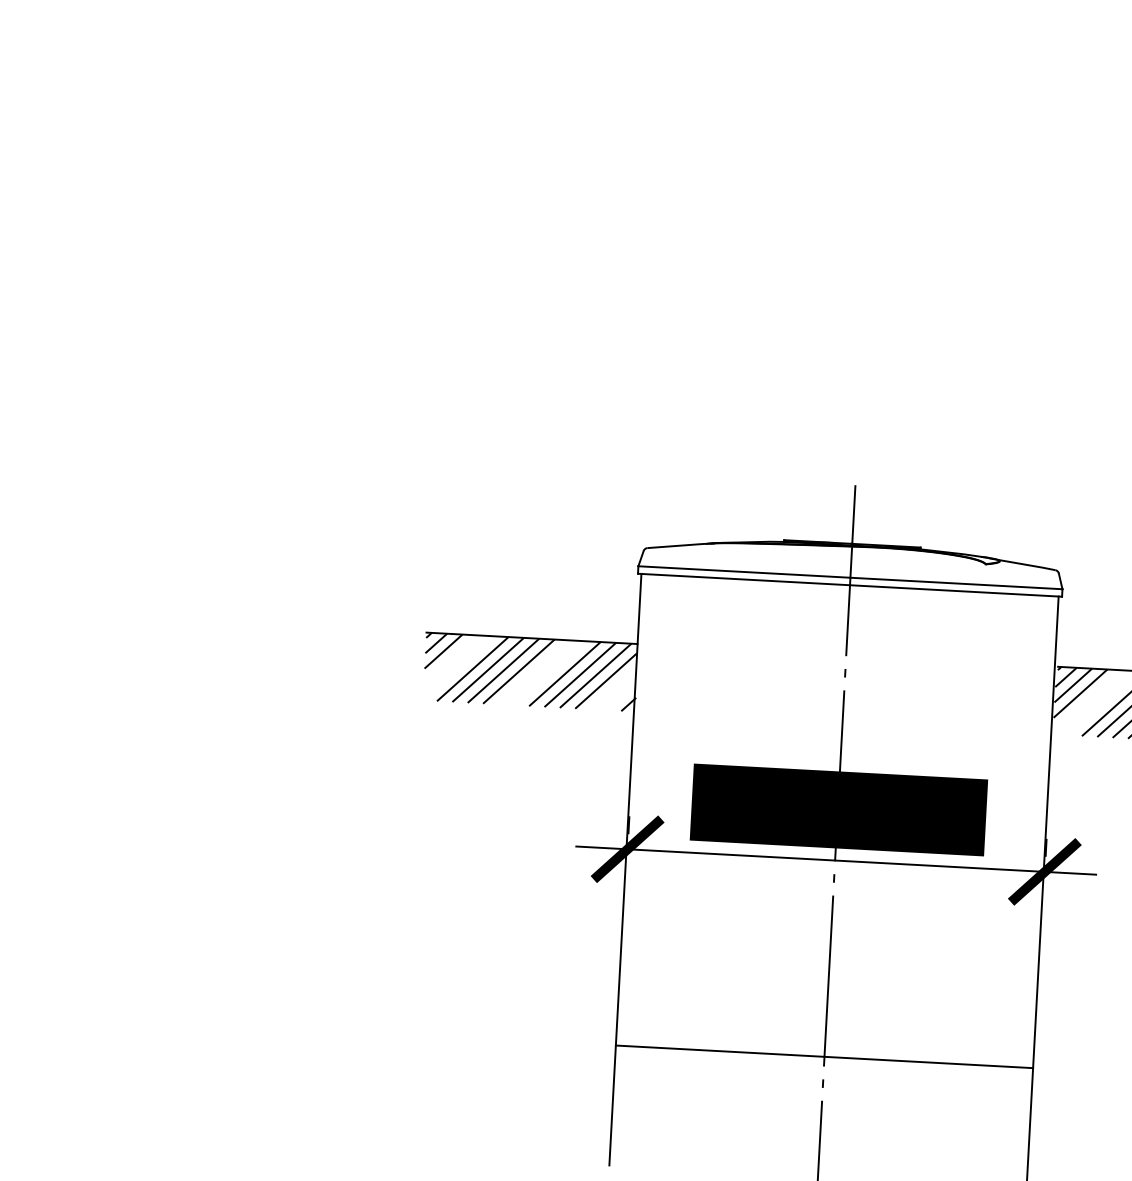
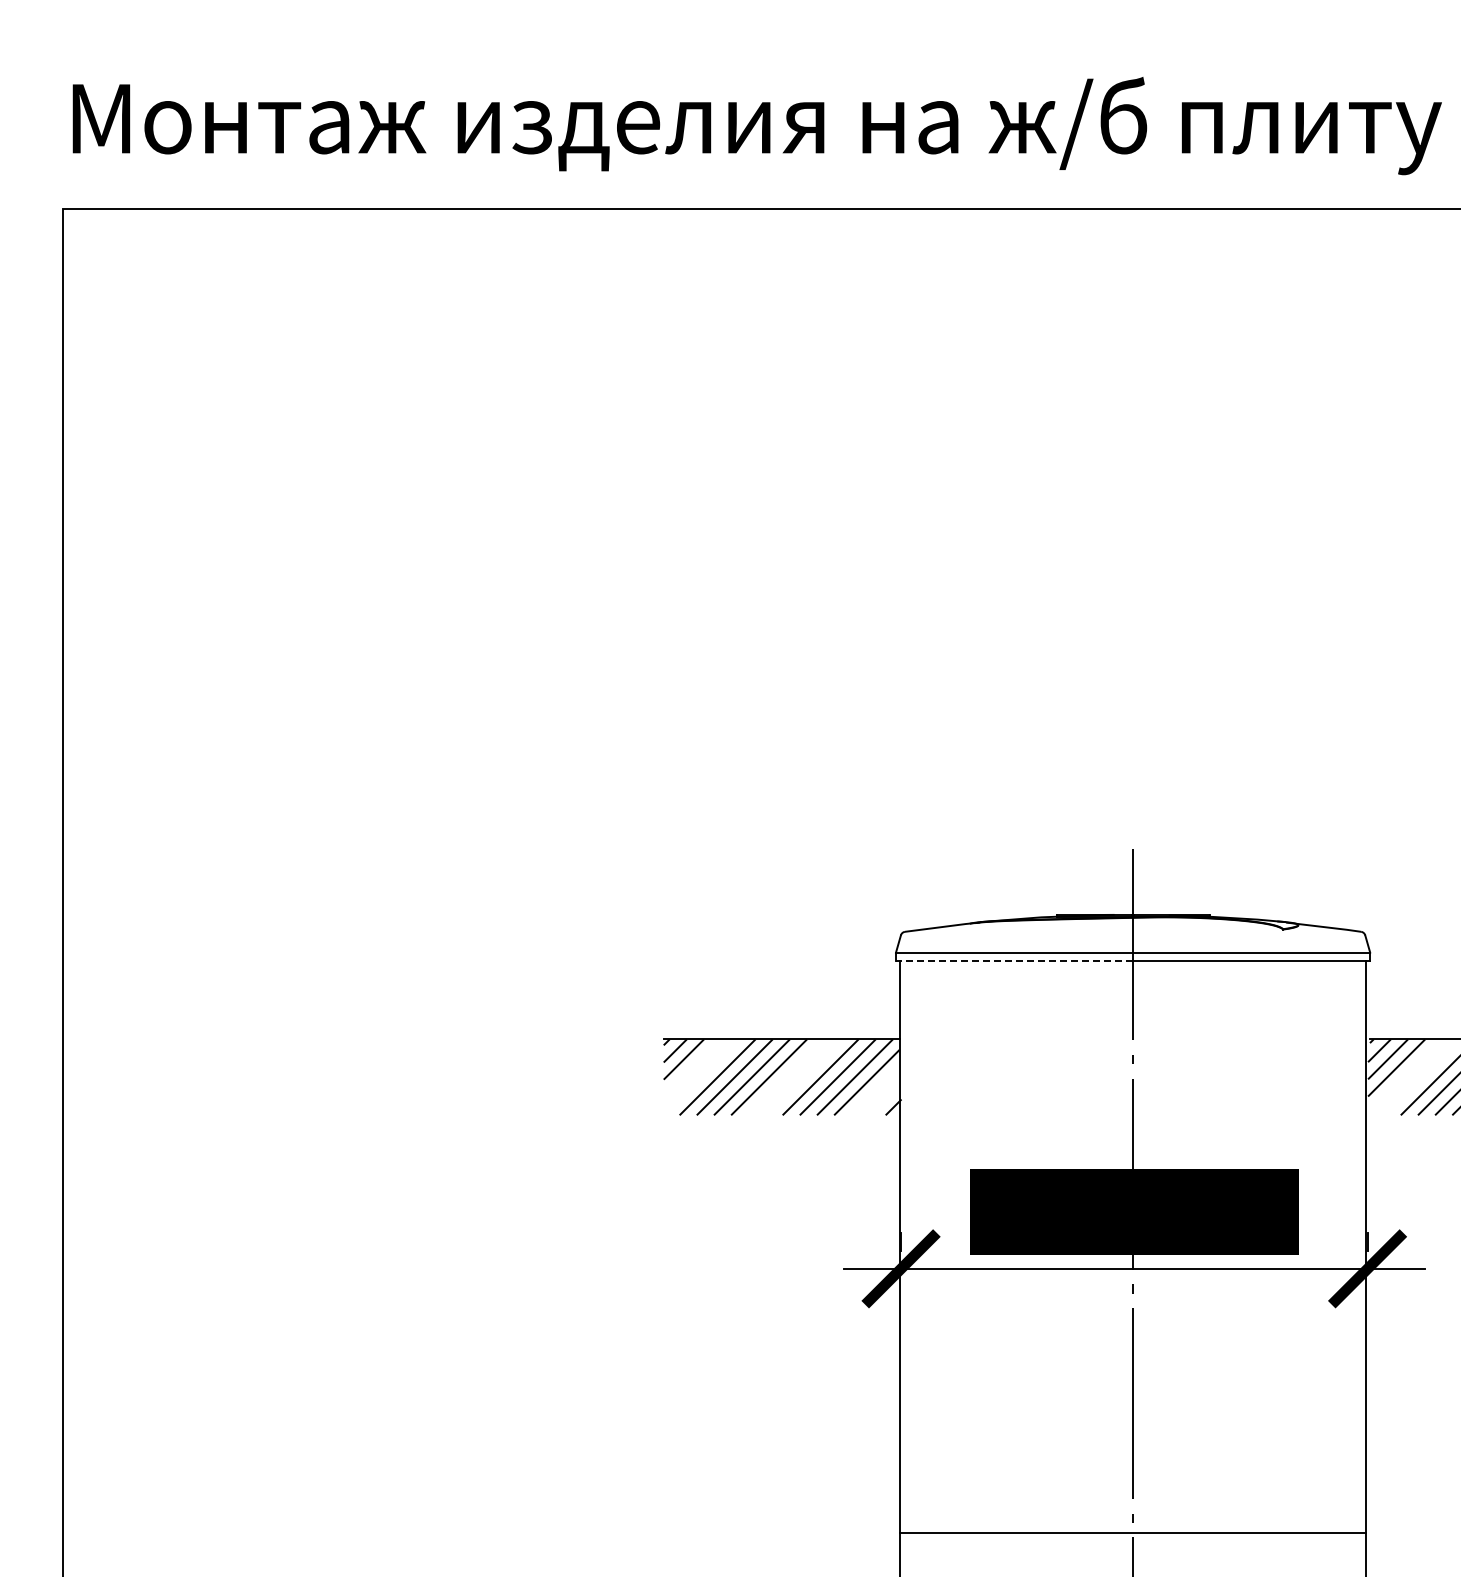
line: (743, 579) -> (1014, 961), solid -> dashed
line: (823, 1056) -> (1132, 1533), moved

